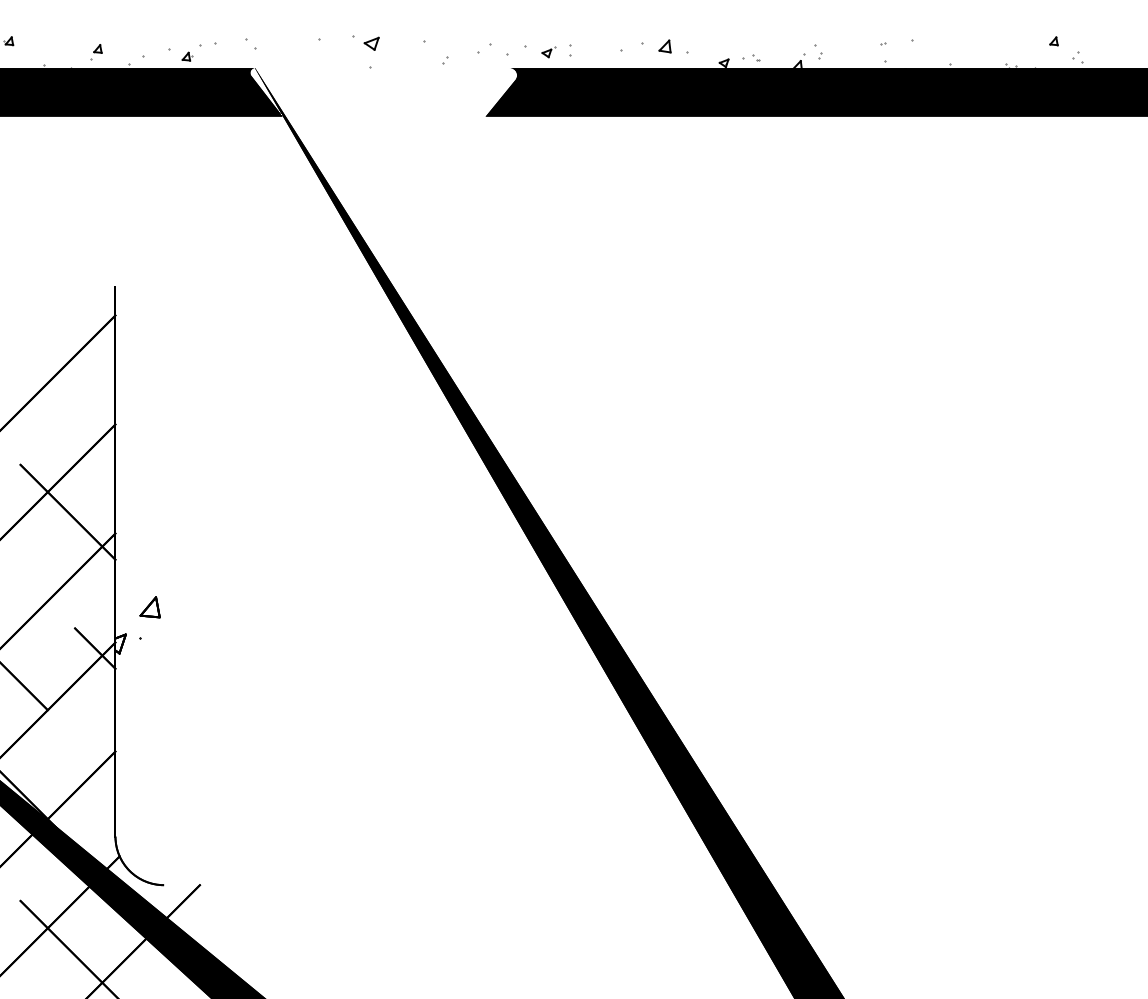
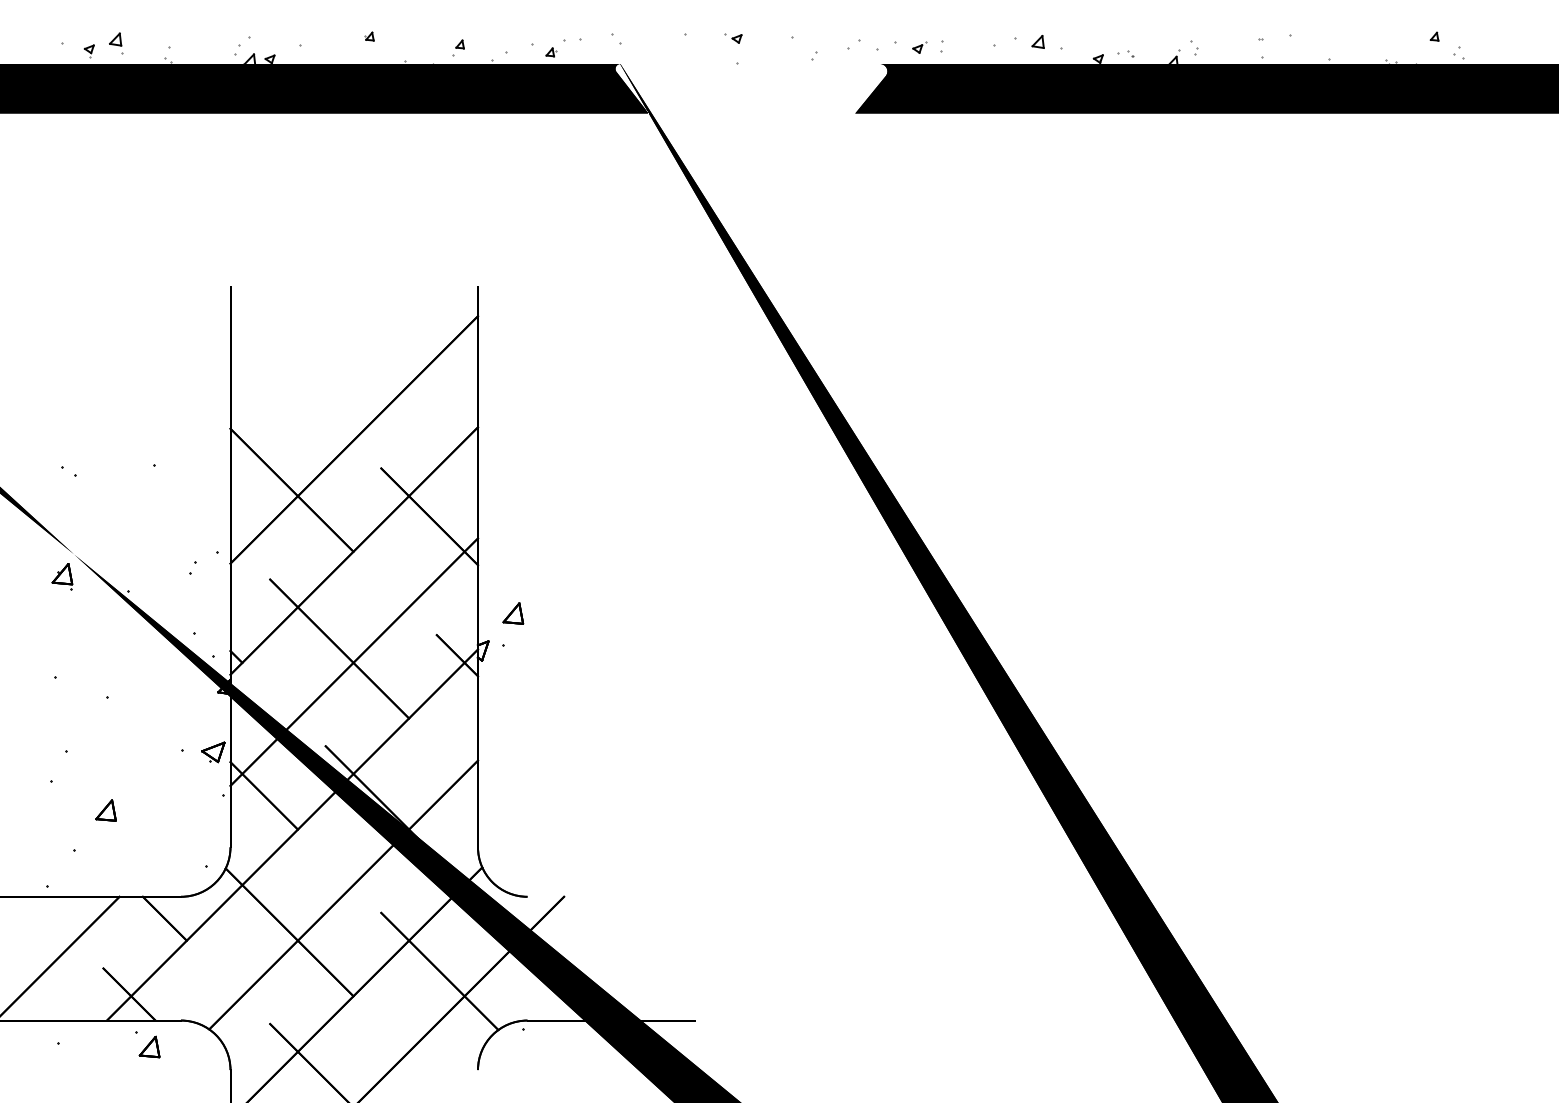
part: (366, 43) -> (733, 38), size x0.62

